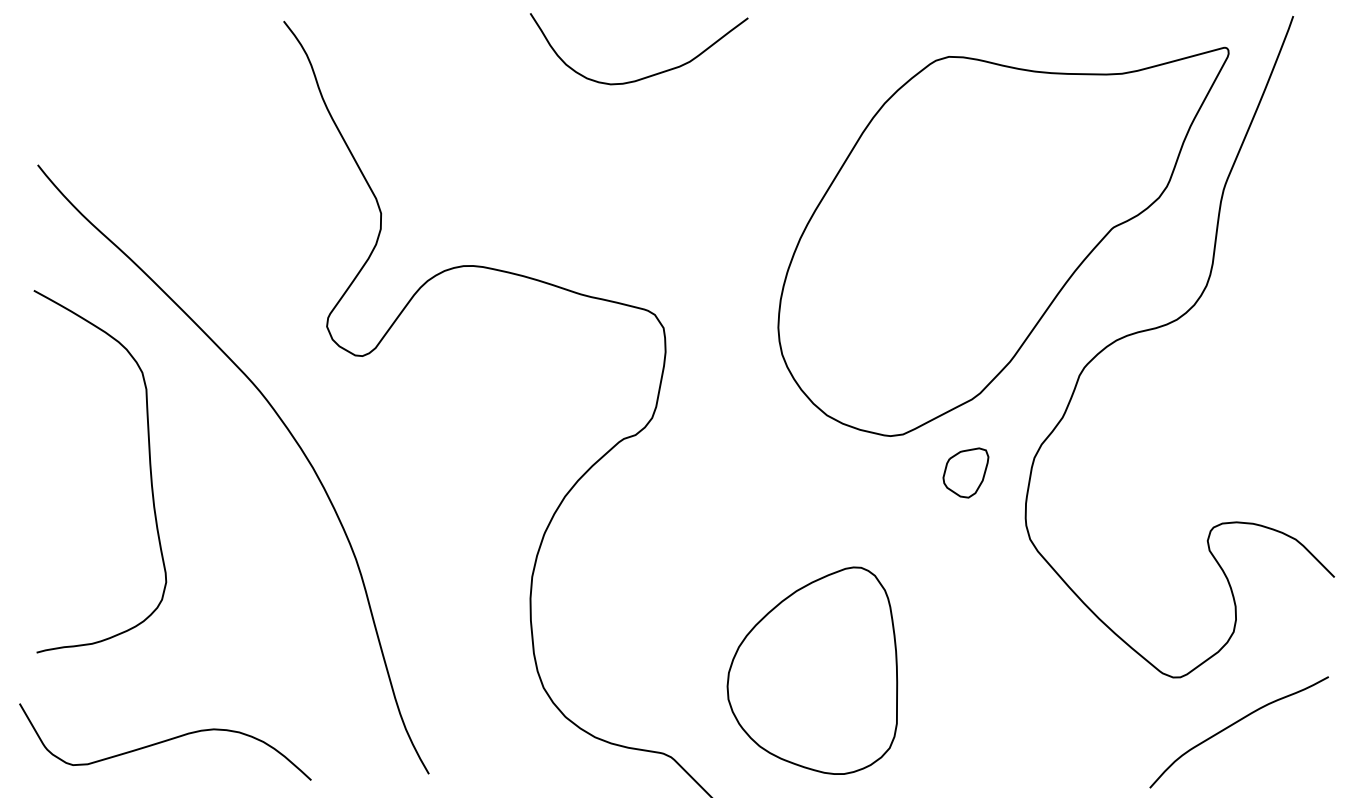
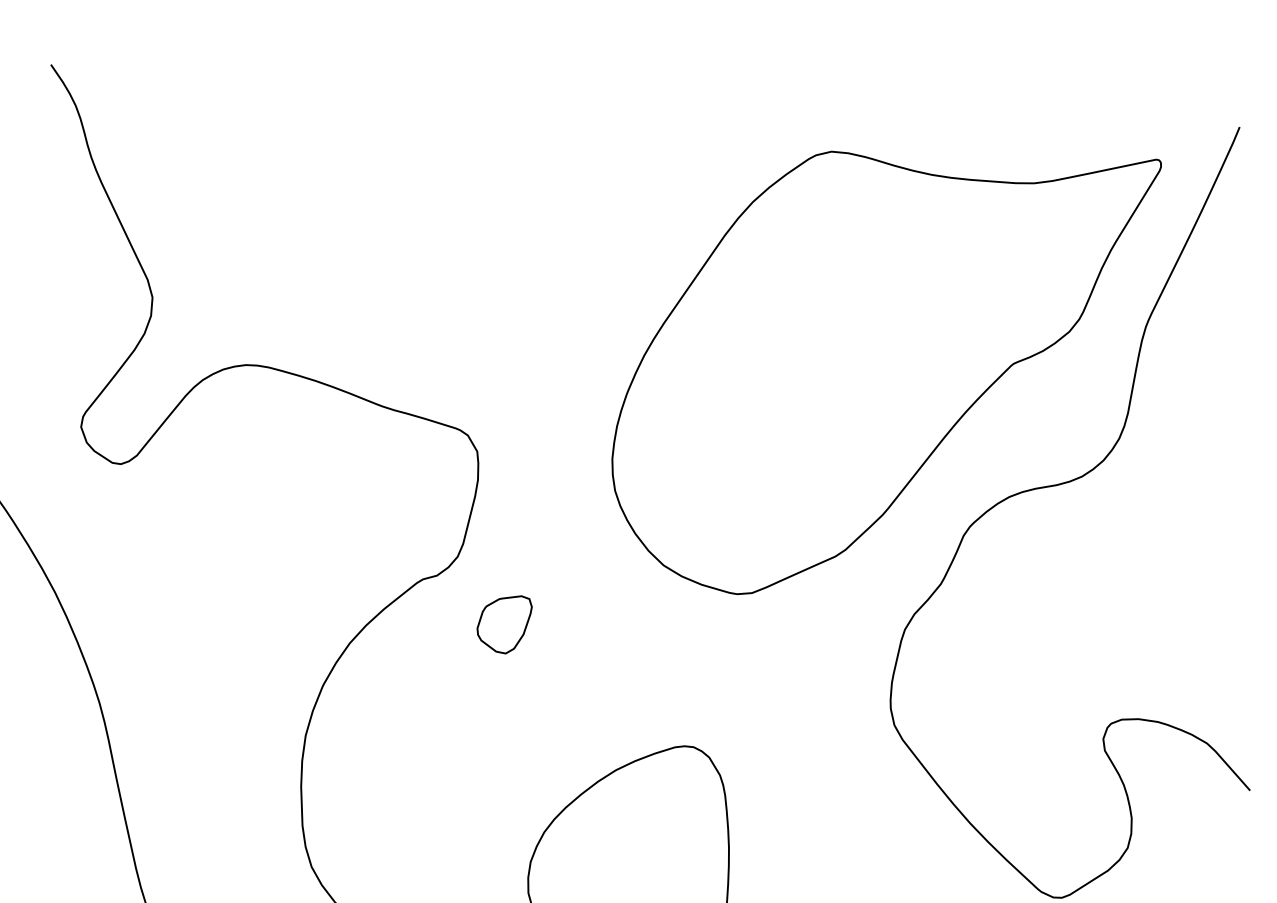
curve: (648, 75) -> (476, 153), removed
part: (965, 472) -> (503, 623), moved

